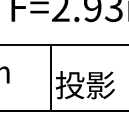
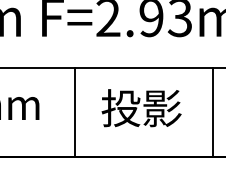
line: (50, 77) -> (74, 112), moved
text: (85, 85) -> (141, 108), moved

